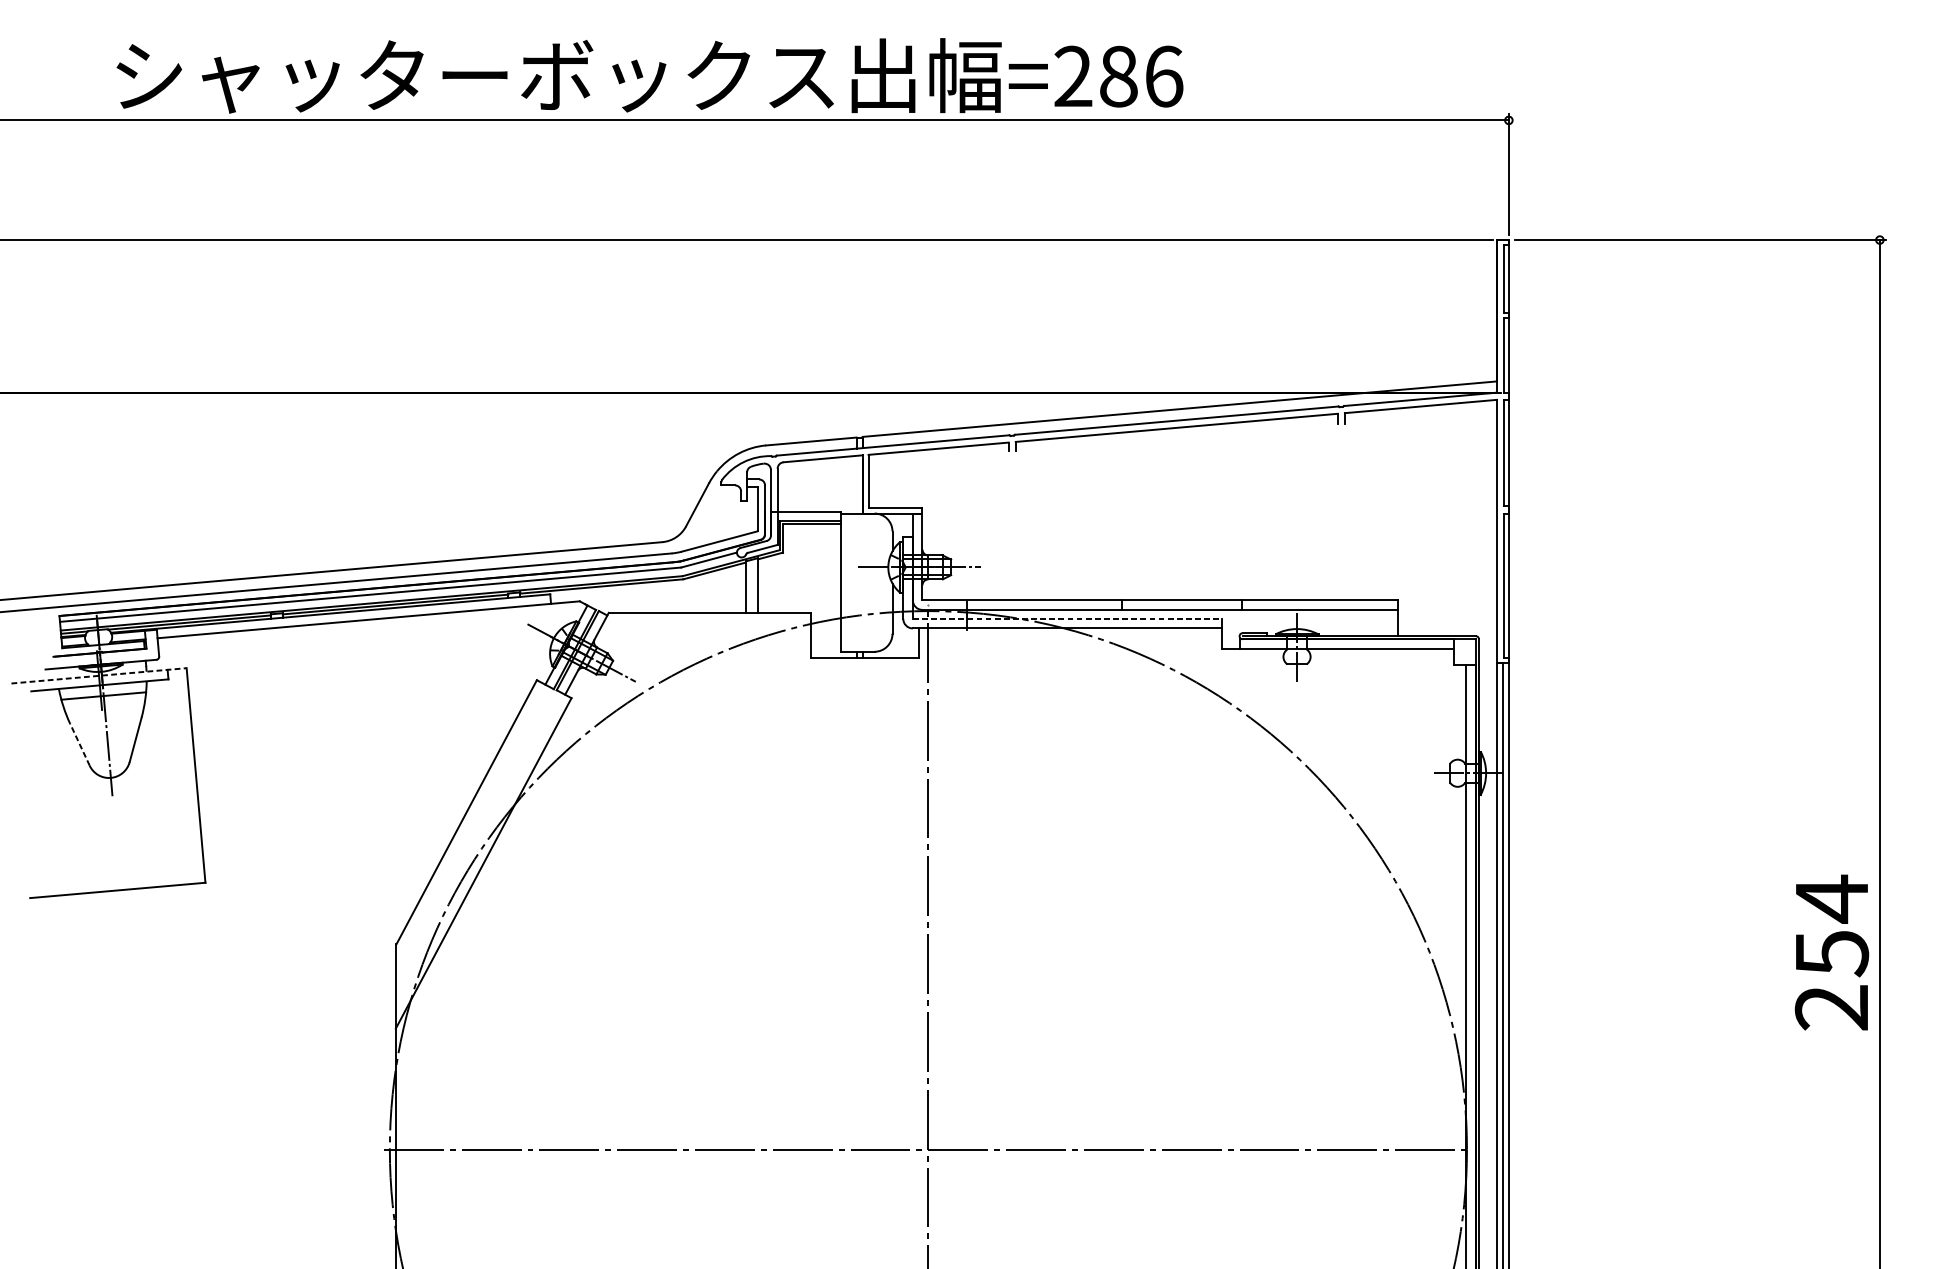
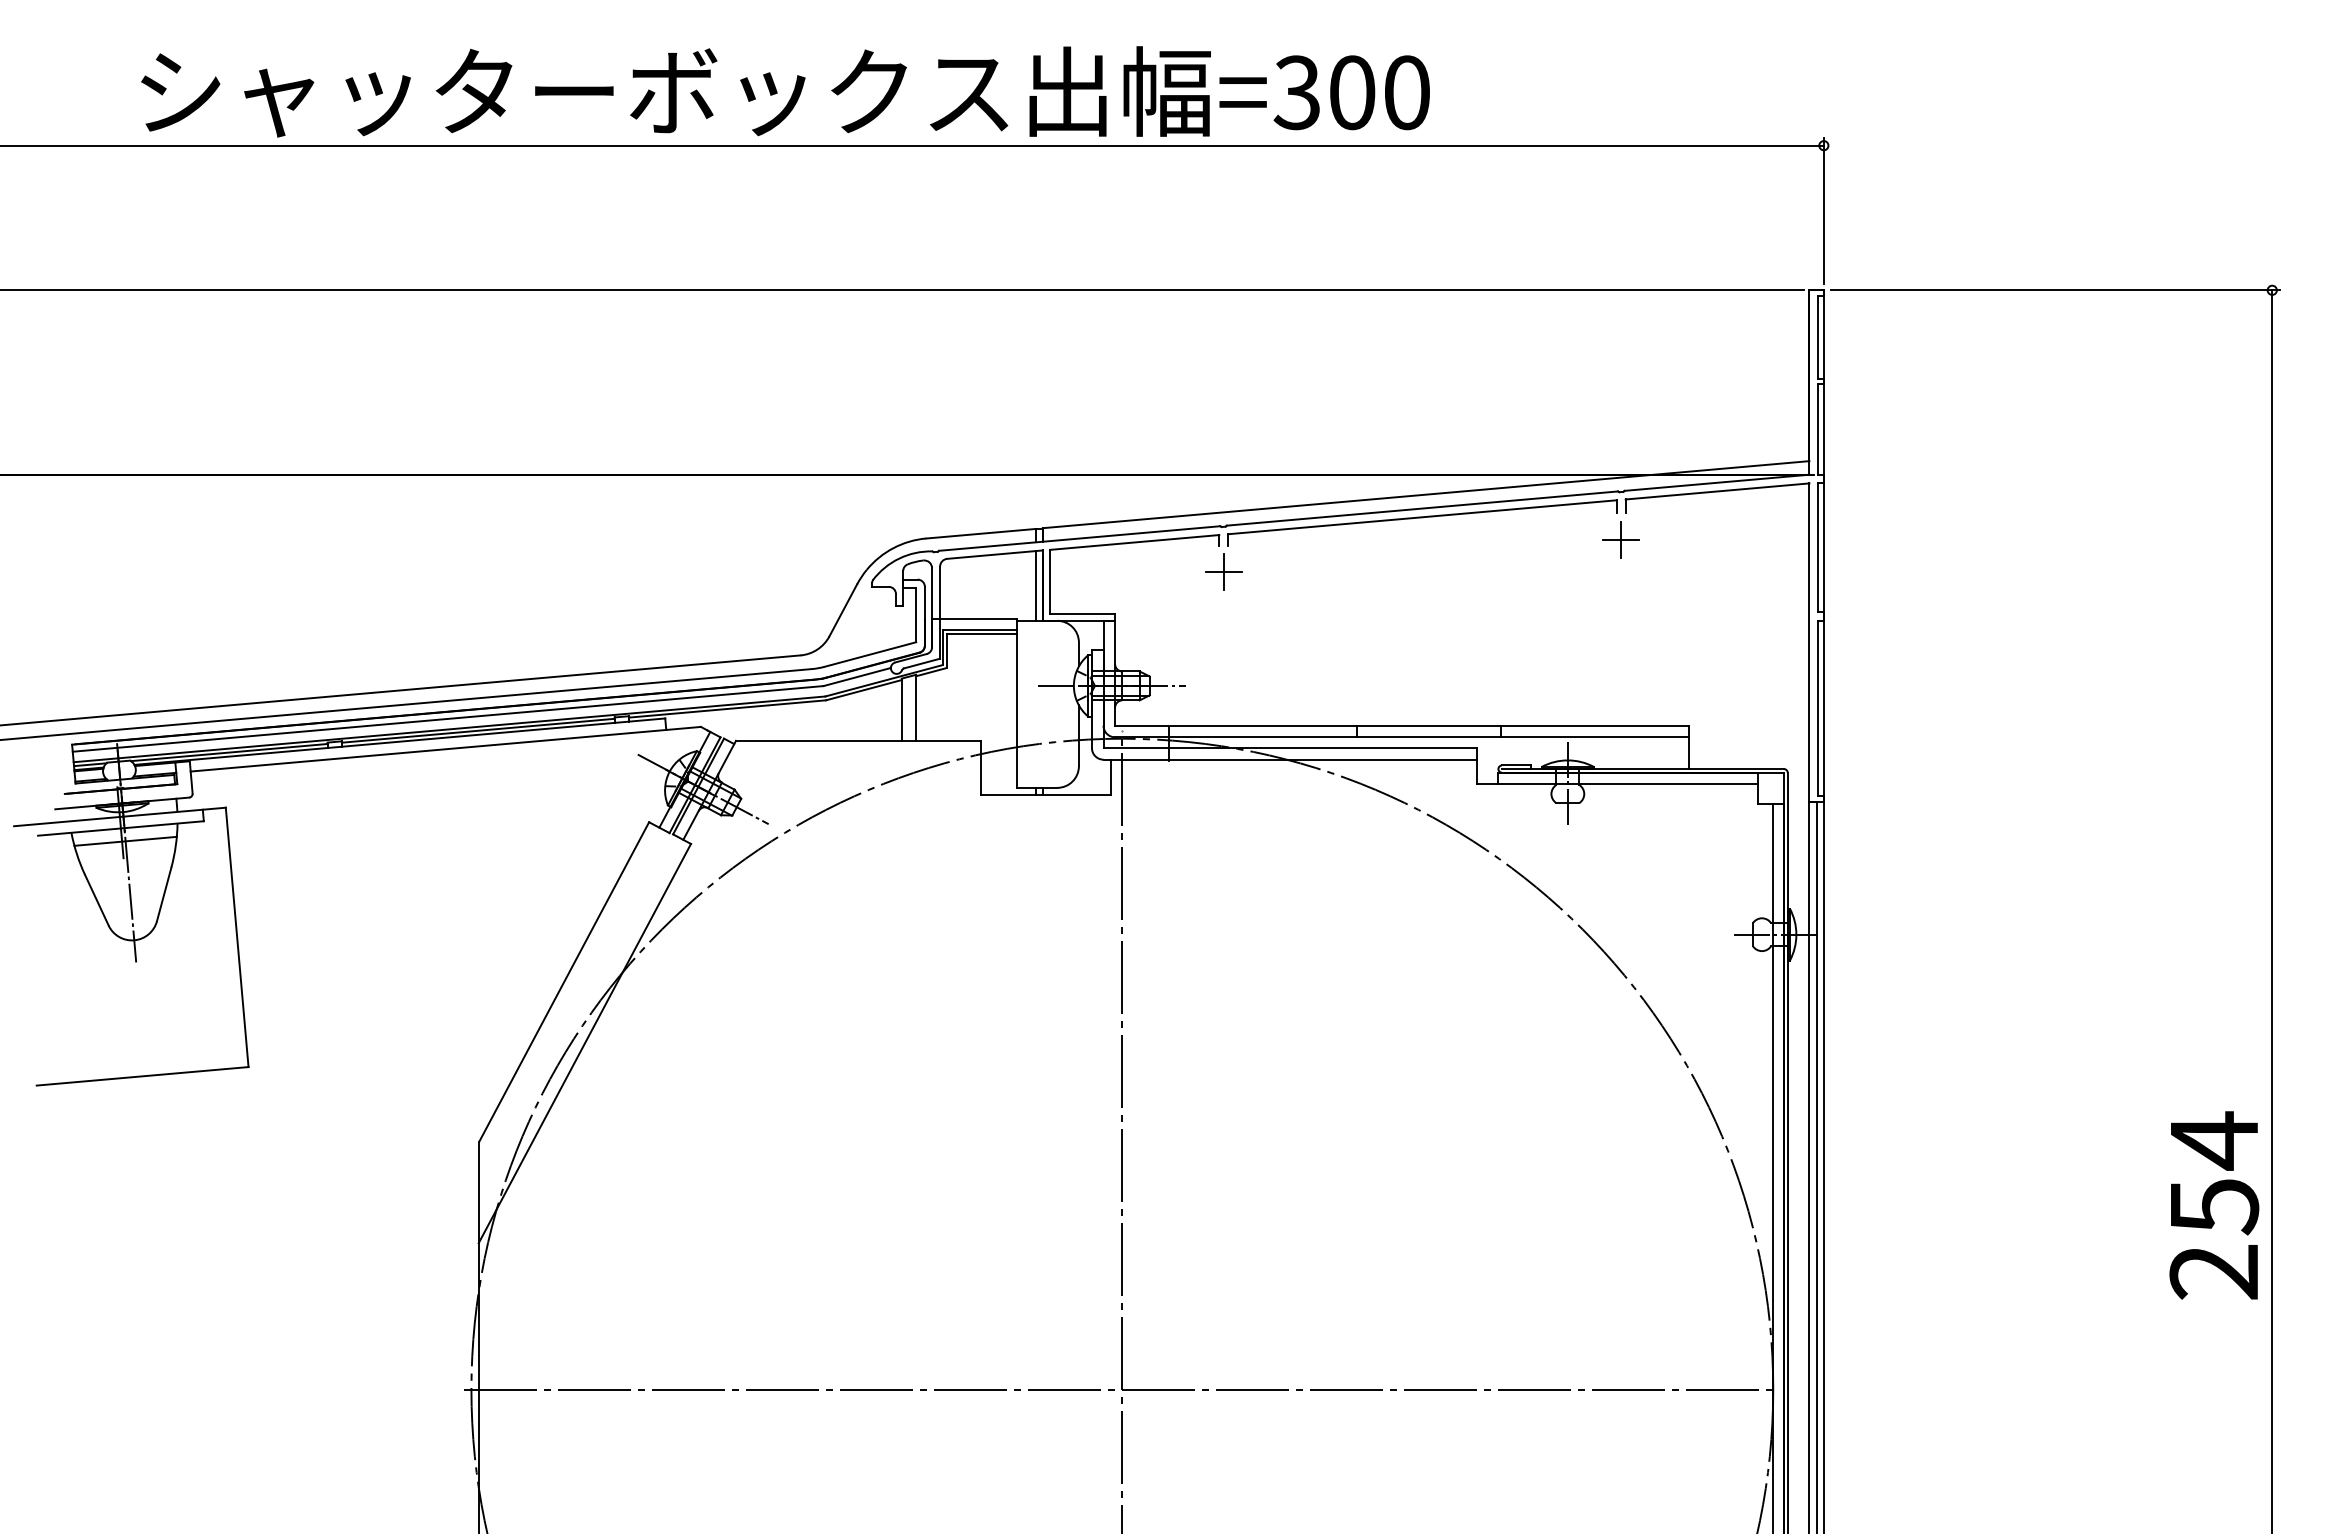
text: (1118, 76) -> (1351, 92), =286 -> =300
part: (1340, 446) -> (1620, 539), added
part: (1012, 472) -> (1223, 571), added
line: (856, 484) -> (1035, 585), added
line: (1067, 619) -> (1290, 748), dashed -> solid
line: (99, 675) -> (120, 816), dashed -> solid
line: (79, 744) -> (96, 900), dashed -> solid
text: (1832, 952) -> (2214, 1205), moved

